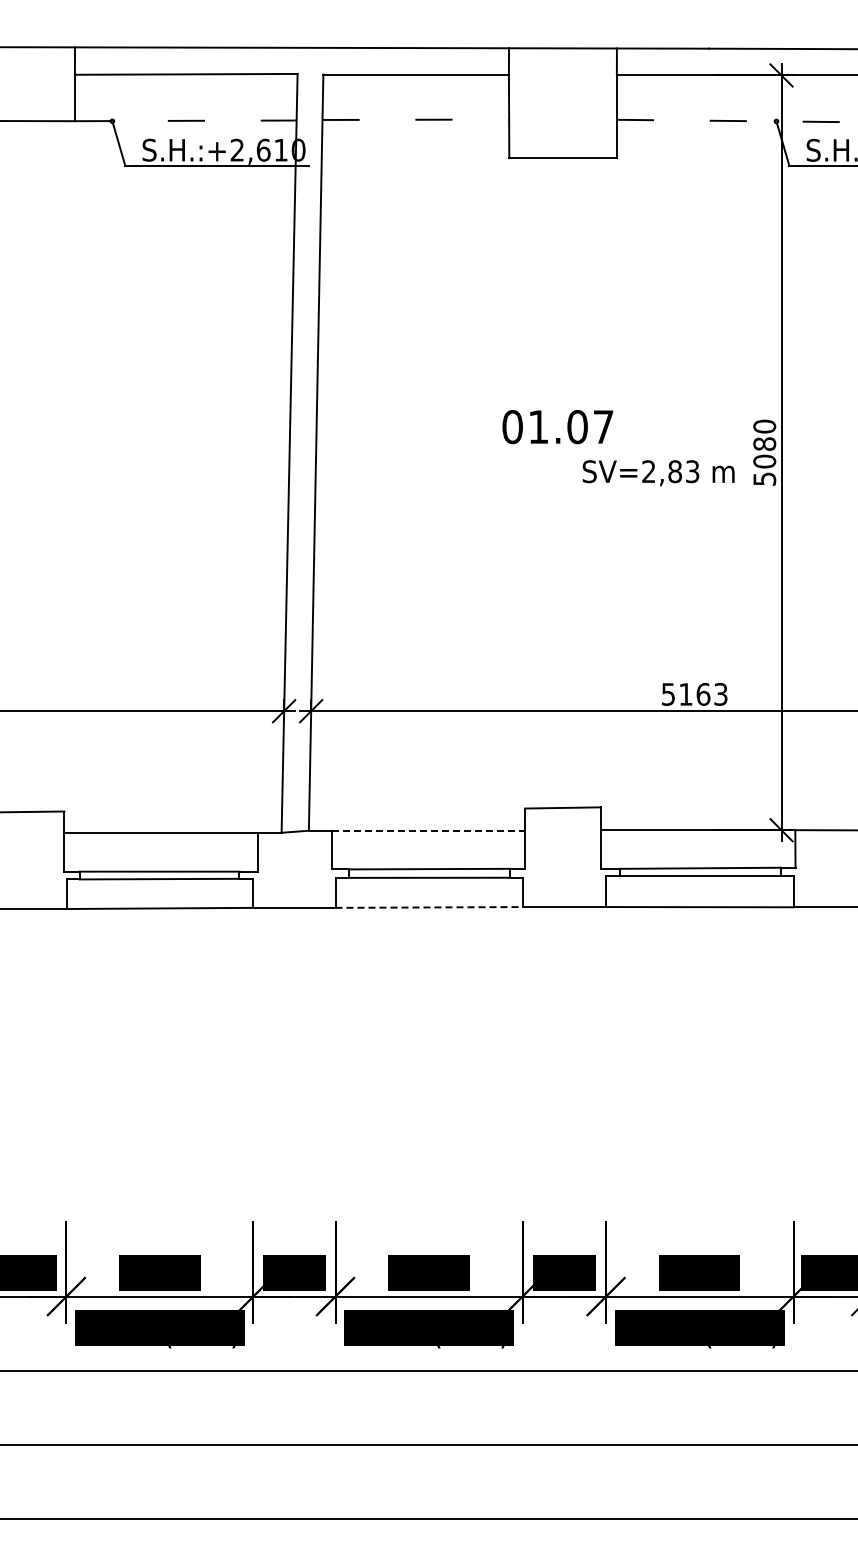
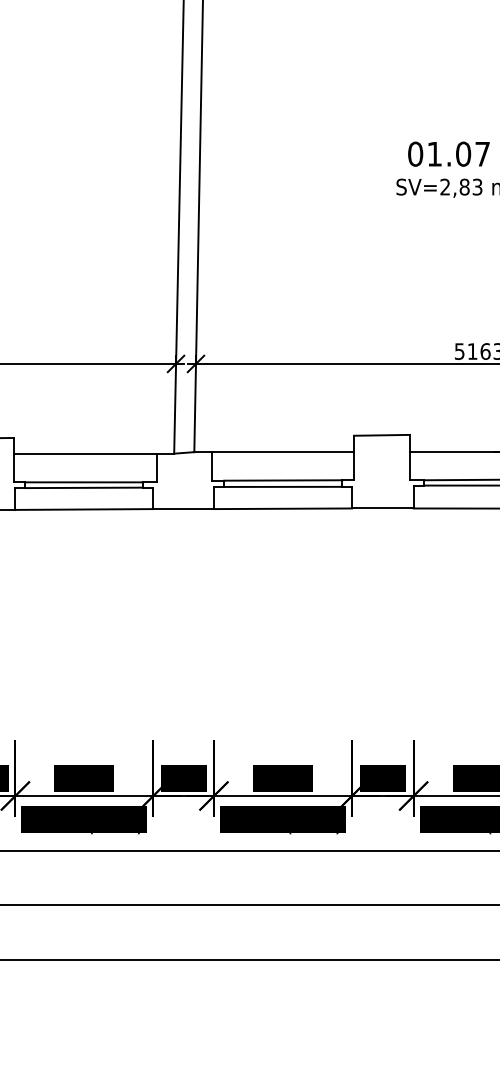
text: (557, 427) -> (448, 154), moved
line: (429, 830) -> (283, 451), dashed -> solid
line: (429, 907) -> (283, 508), dashed -> solid

